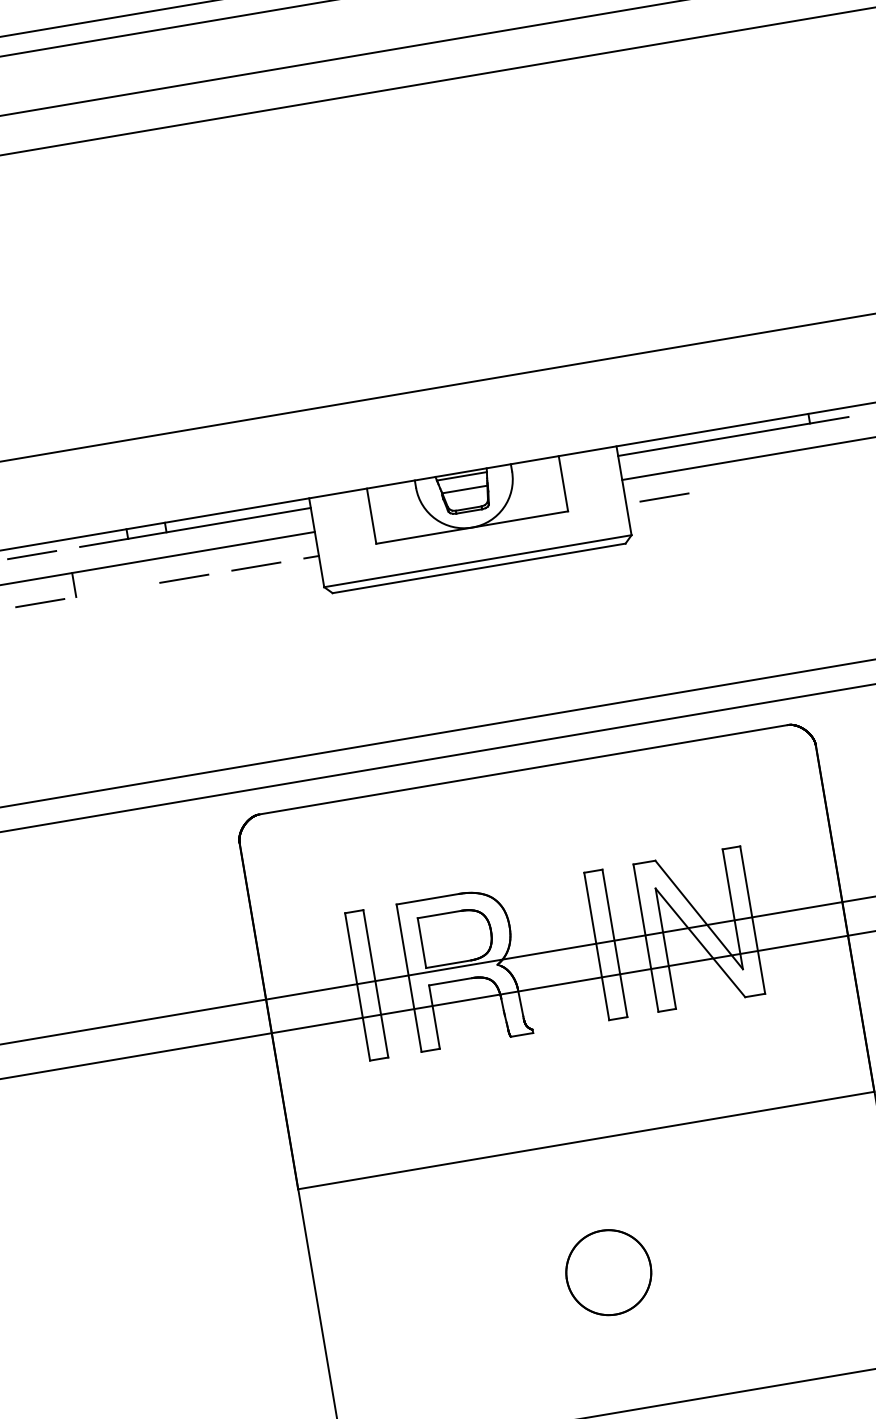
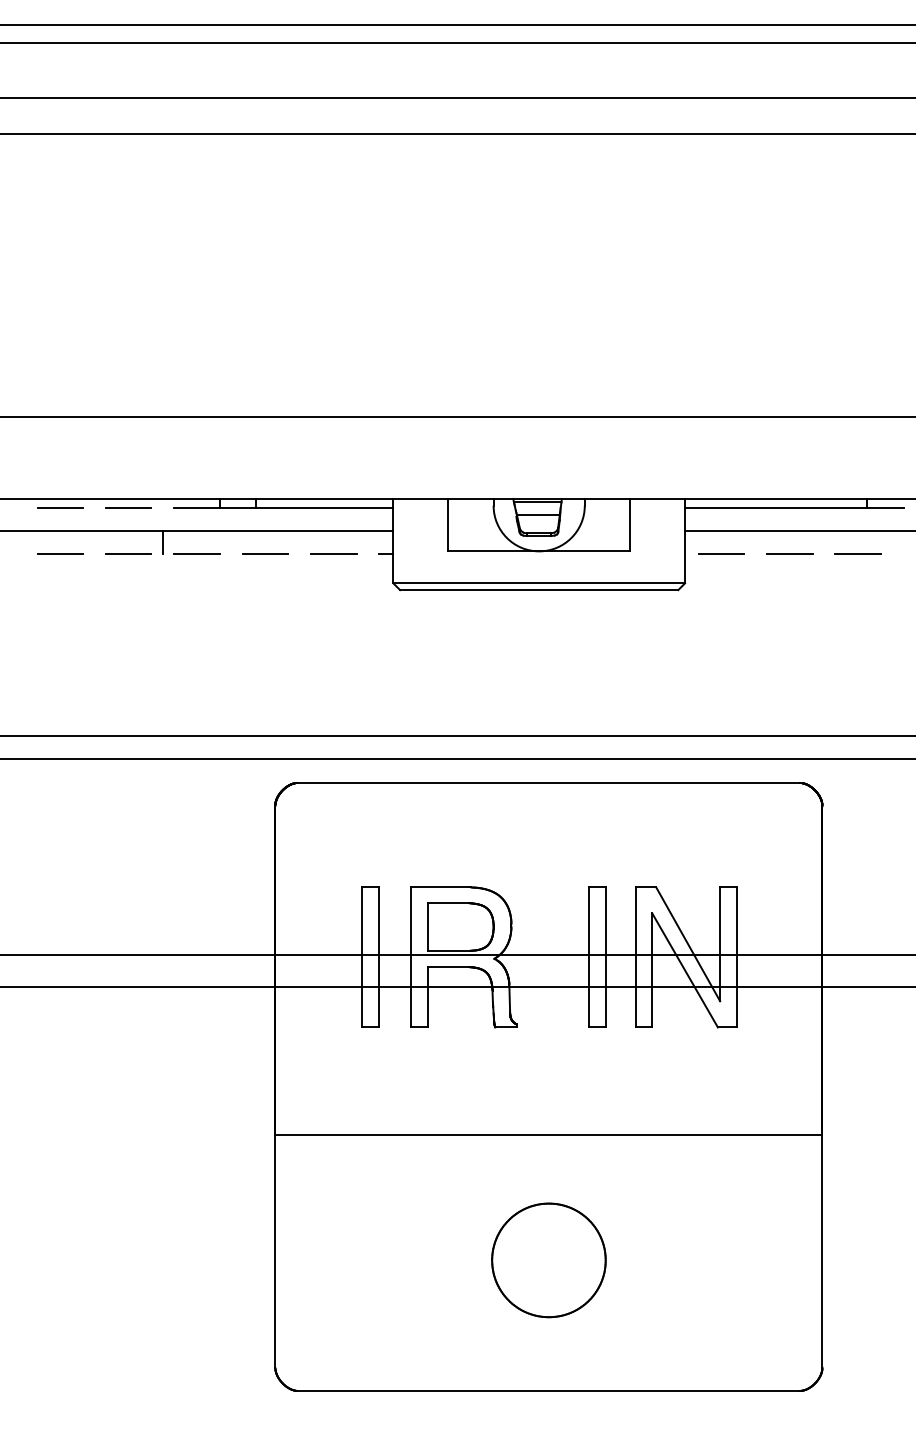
line: (807, 473) -> (857, 553), added
line: (736, 485) -> (789, 553), added
line: (111, 590) -> (196, 553), added
part: (608, 1272) -> (548, 1260), size x1.43

